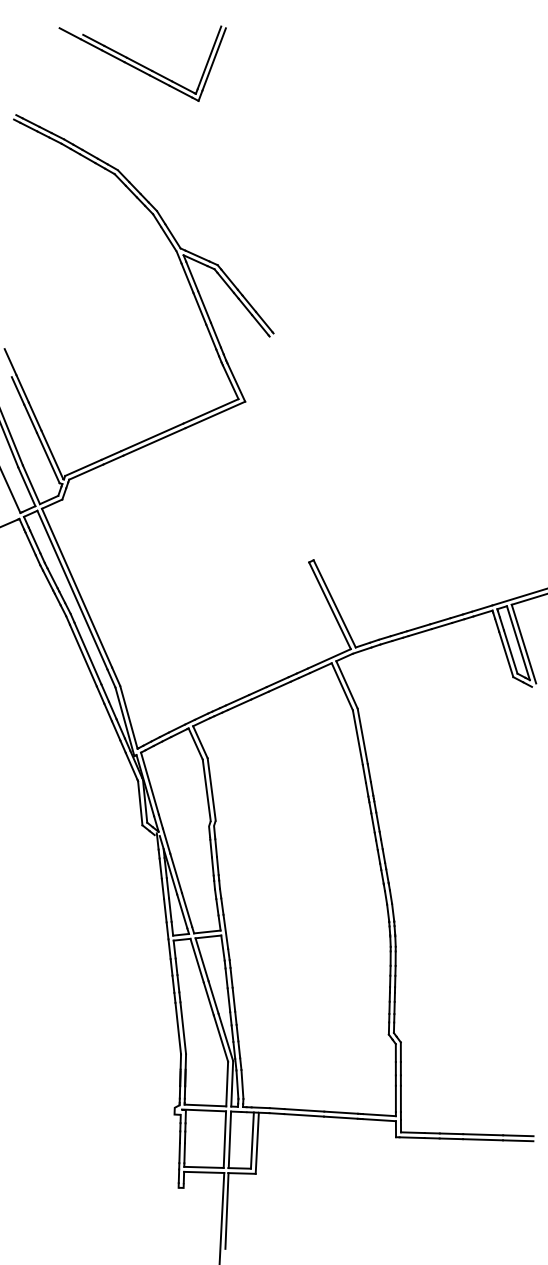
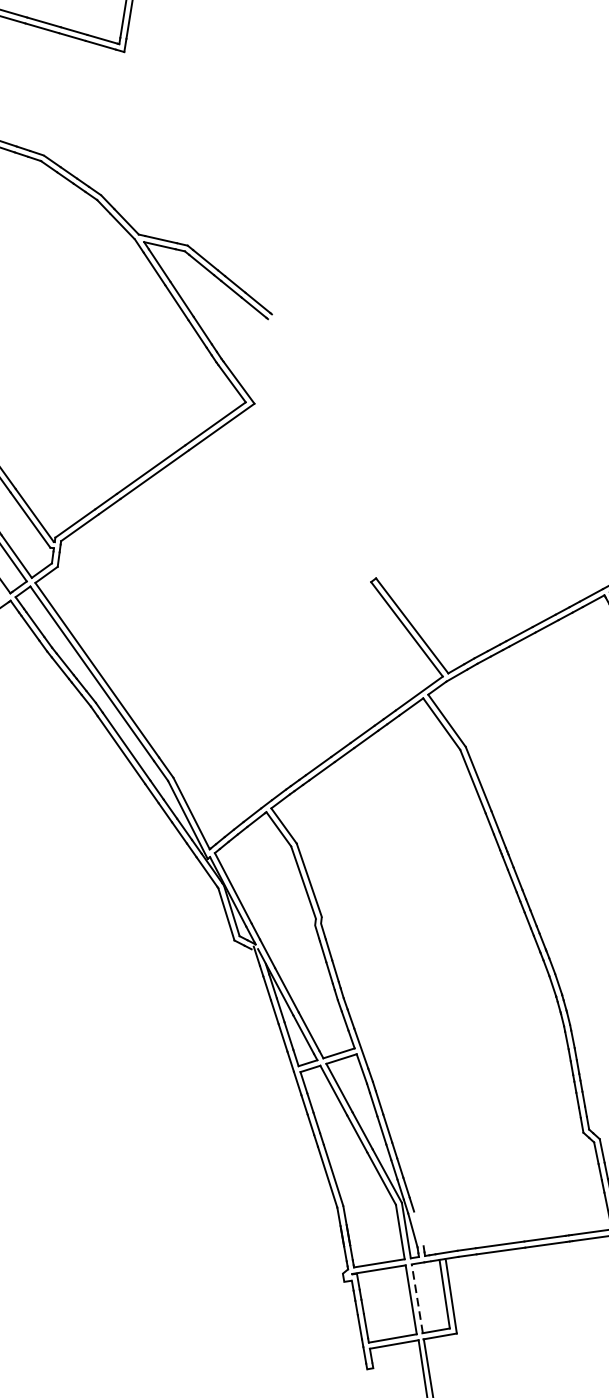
line: (242, 1084) -> (418, 1228), removed
line: (229, 1139) -> (416, 1298), solid -> dashed

